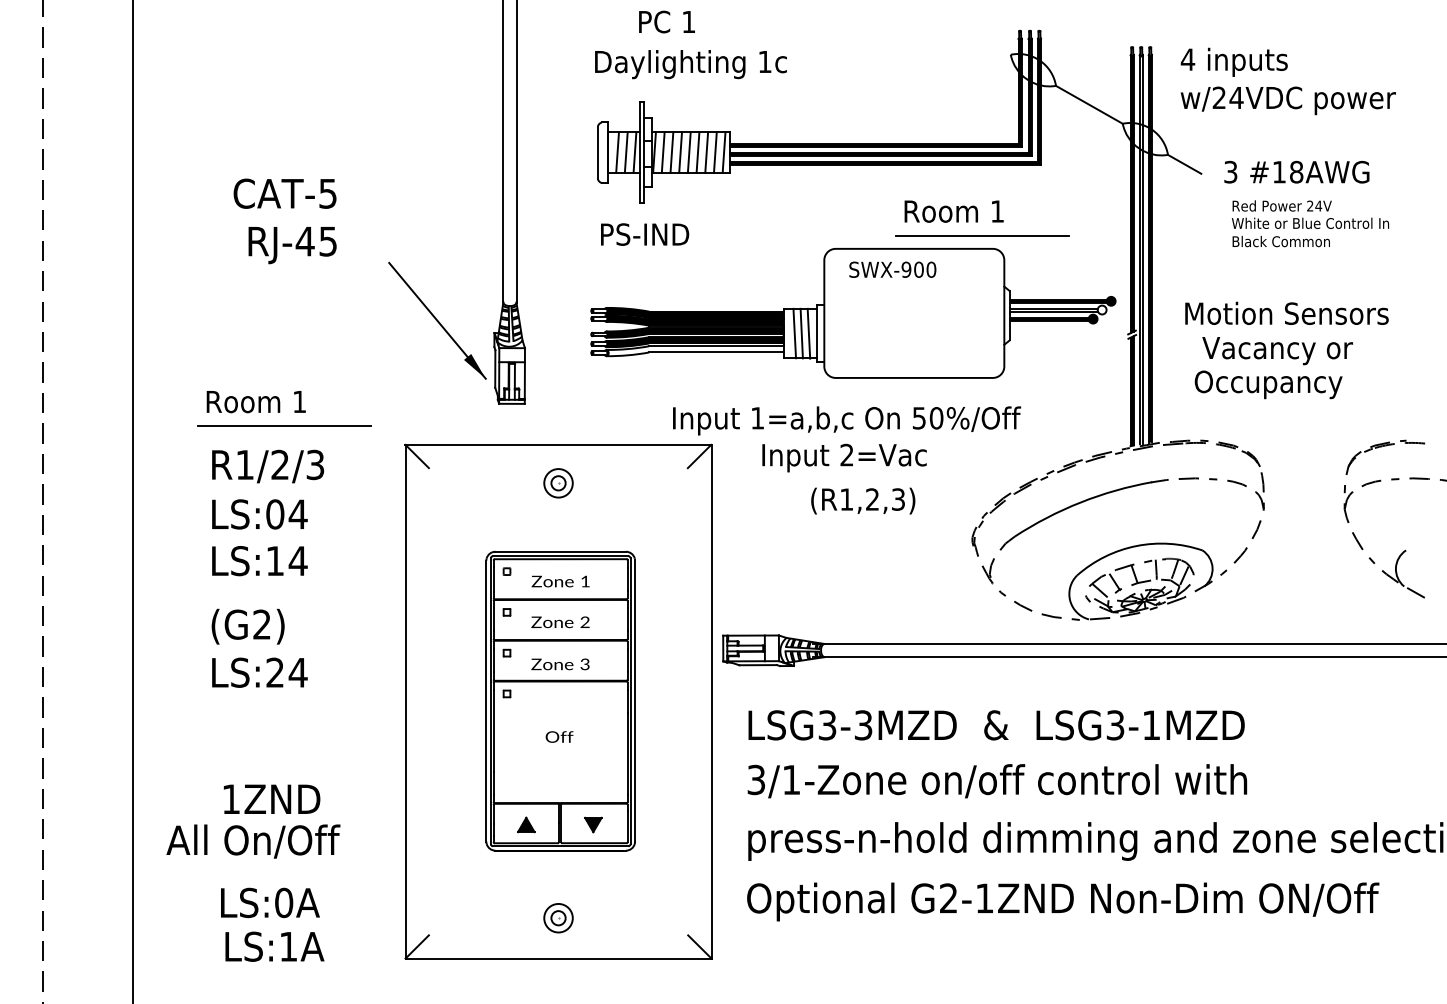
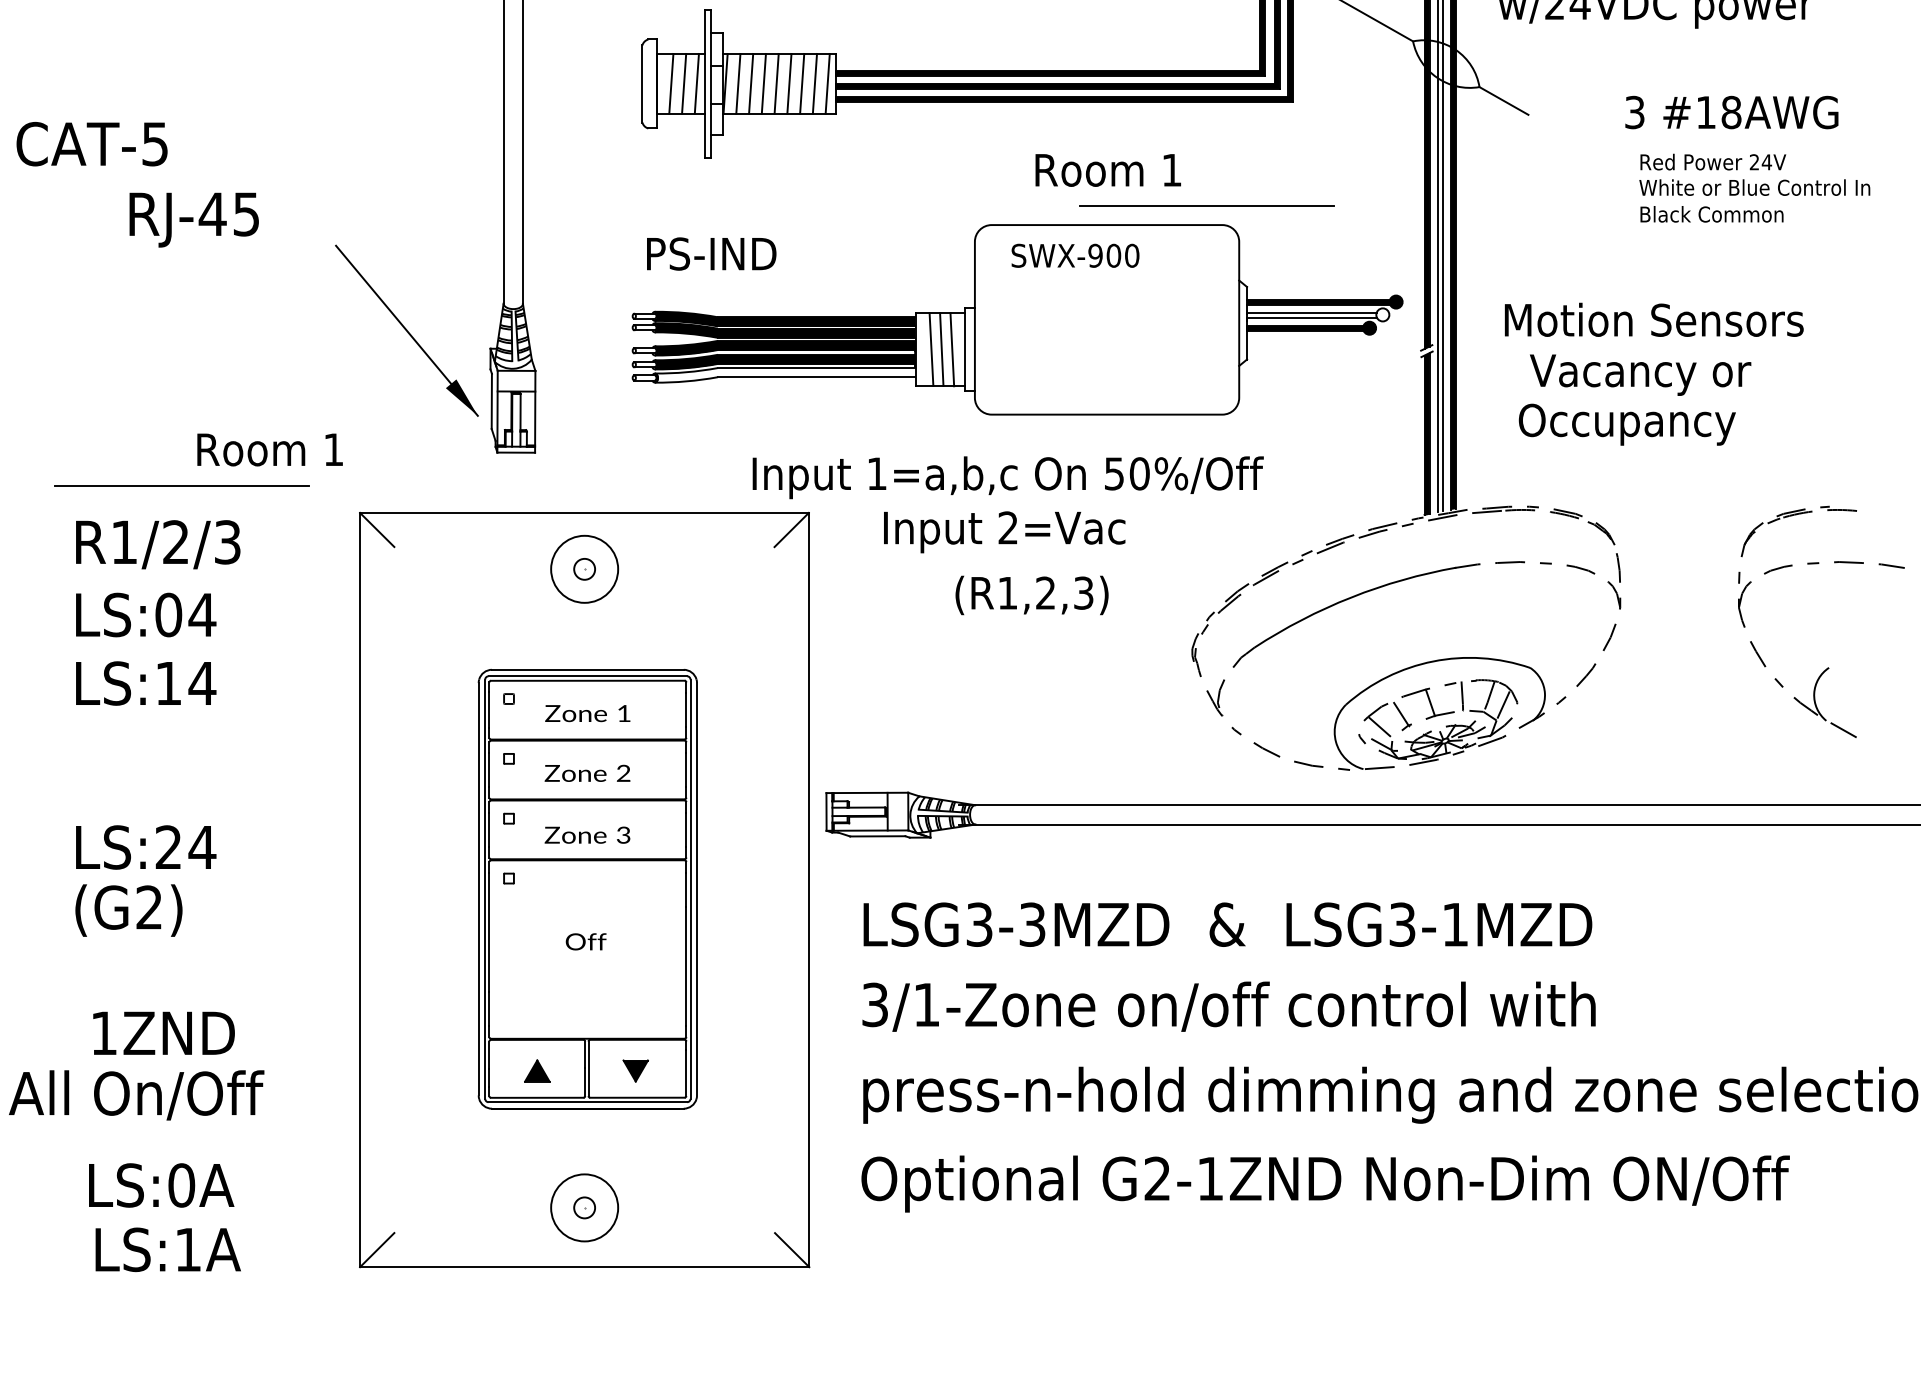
text: (1296, 171) -> (1731, 111), moved
text: (284, 193) -> (91, 143), moved
text: (953, 211) -> (1107, 170), moved
text: (1310, 223) -> (1754, 187), moved
text: (645, 234) -> (712, 253), moved
text: (255, 402) -> (268, 450), moved
circle: (558, 483) -> (584, 569), size x1.6
text: (247, 626) -> (127, 910), moved
circle: (558, 917) -> (584, 1206), size x1.6

